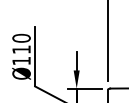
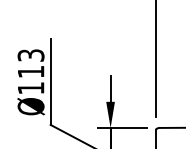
text: (21, 37) -> (30, 54), Ø110 -> Ø113

